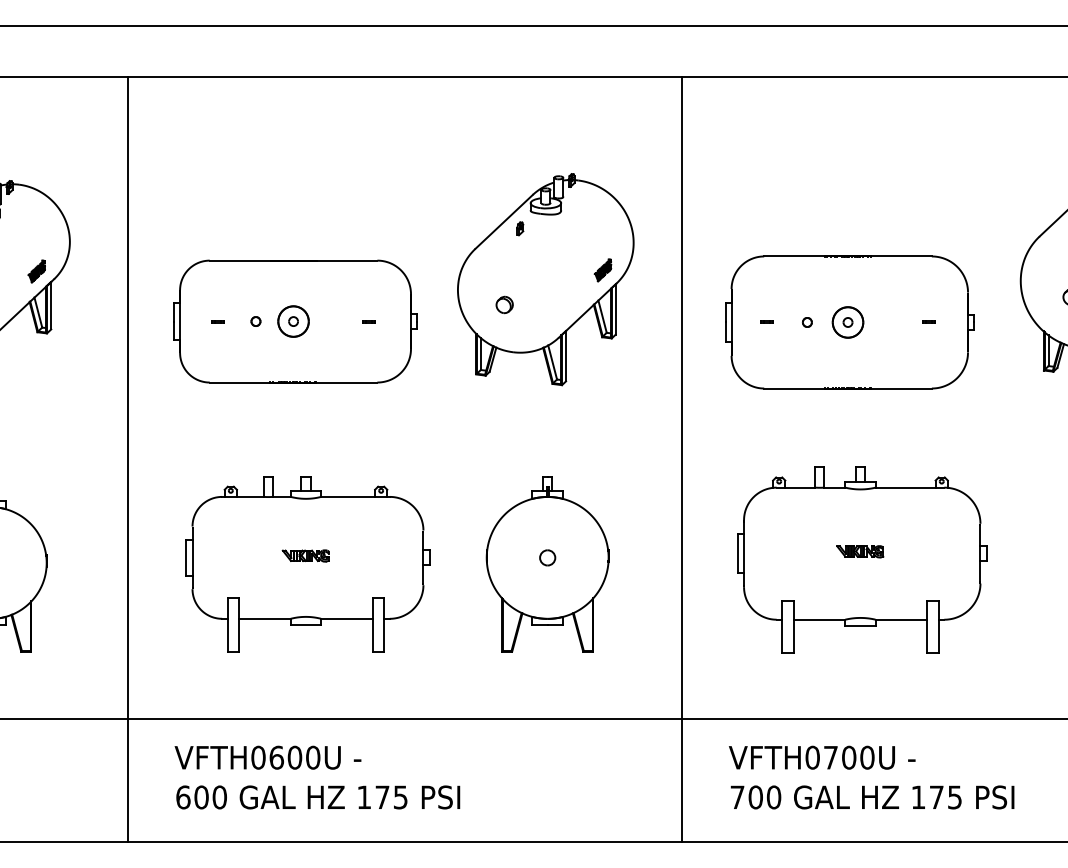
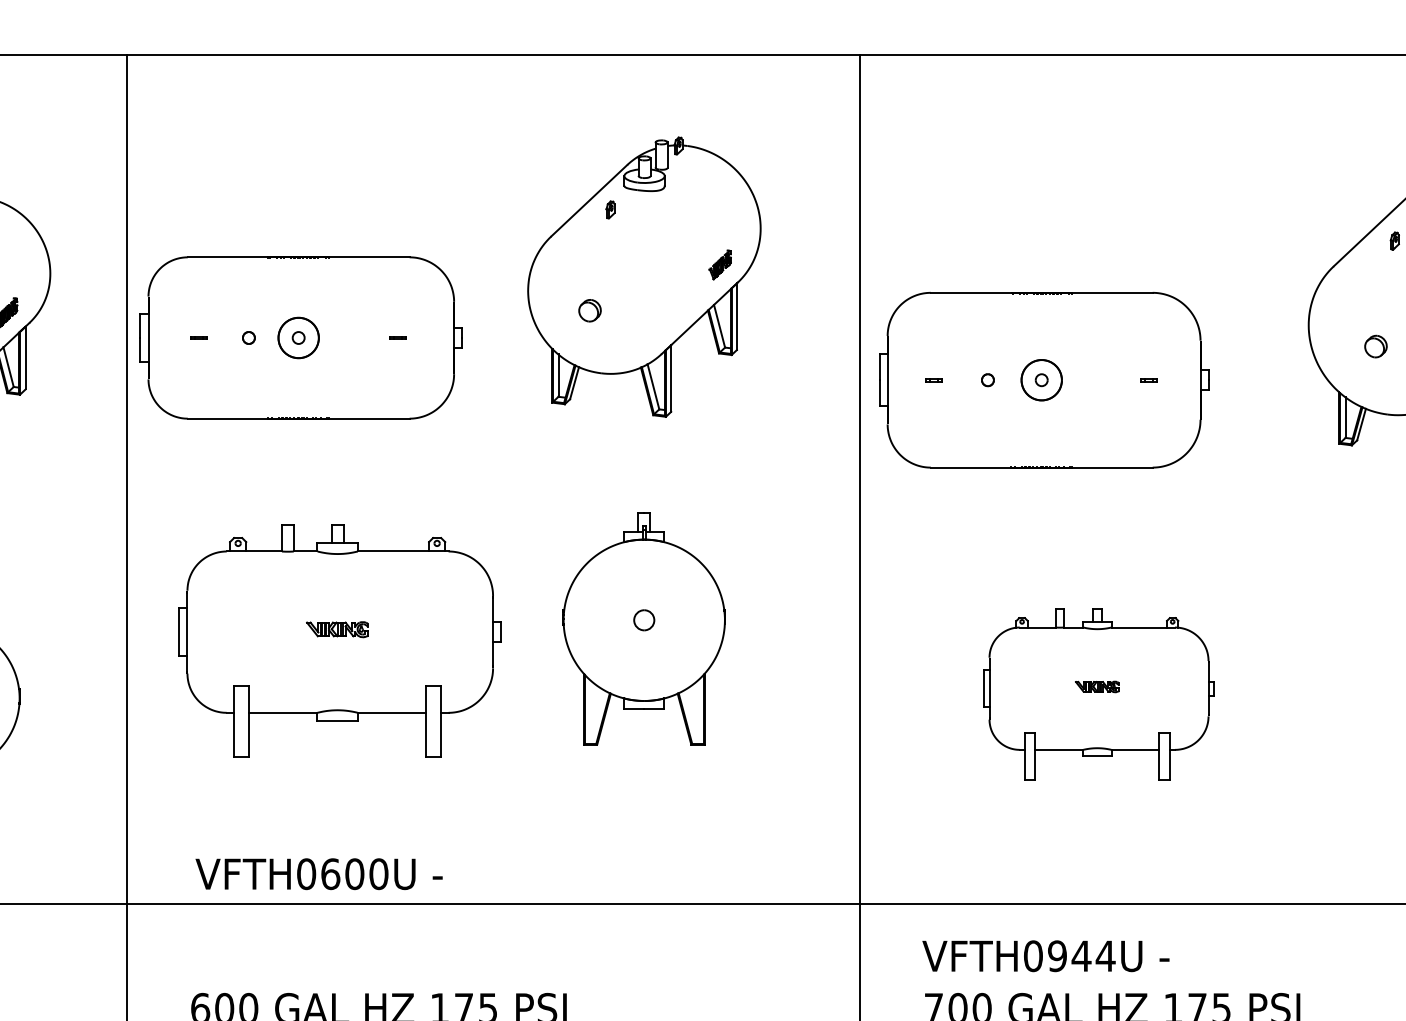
part: (545, 279) -> (644, 277), moved
part: (295, 321) -> (301, 337), moved
part: (849, 322) -> (1043, 380), moved
part: (862, 559) -> (1099, 693), size x0.7
part: (307, 564) -> (339, 640), moved
part: (547, 564) -> (644, 629), moved
text: (267, 757) -> (318, 873), moved
text: (848, 757) -> (1080, 955), VFTH0700U -> VFTH0944U

